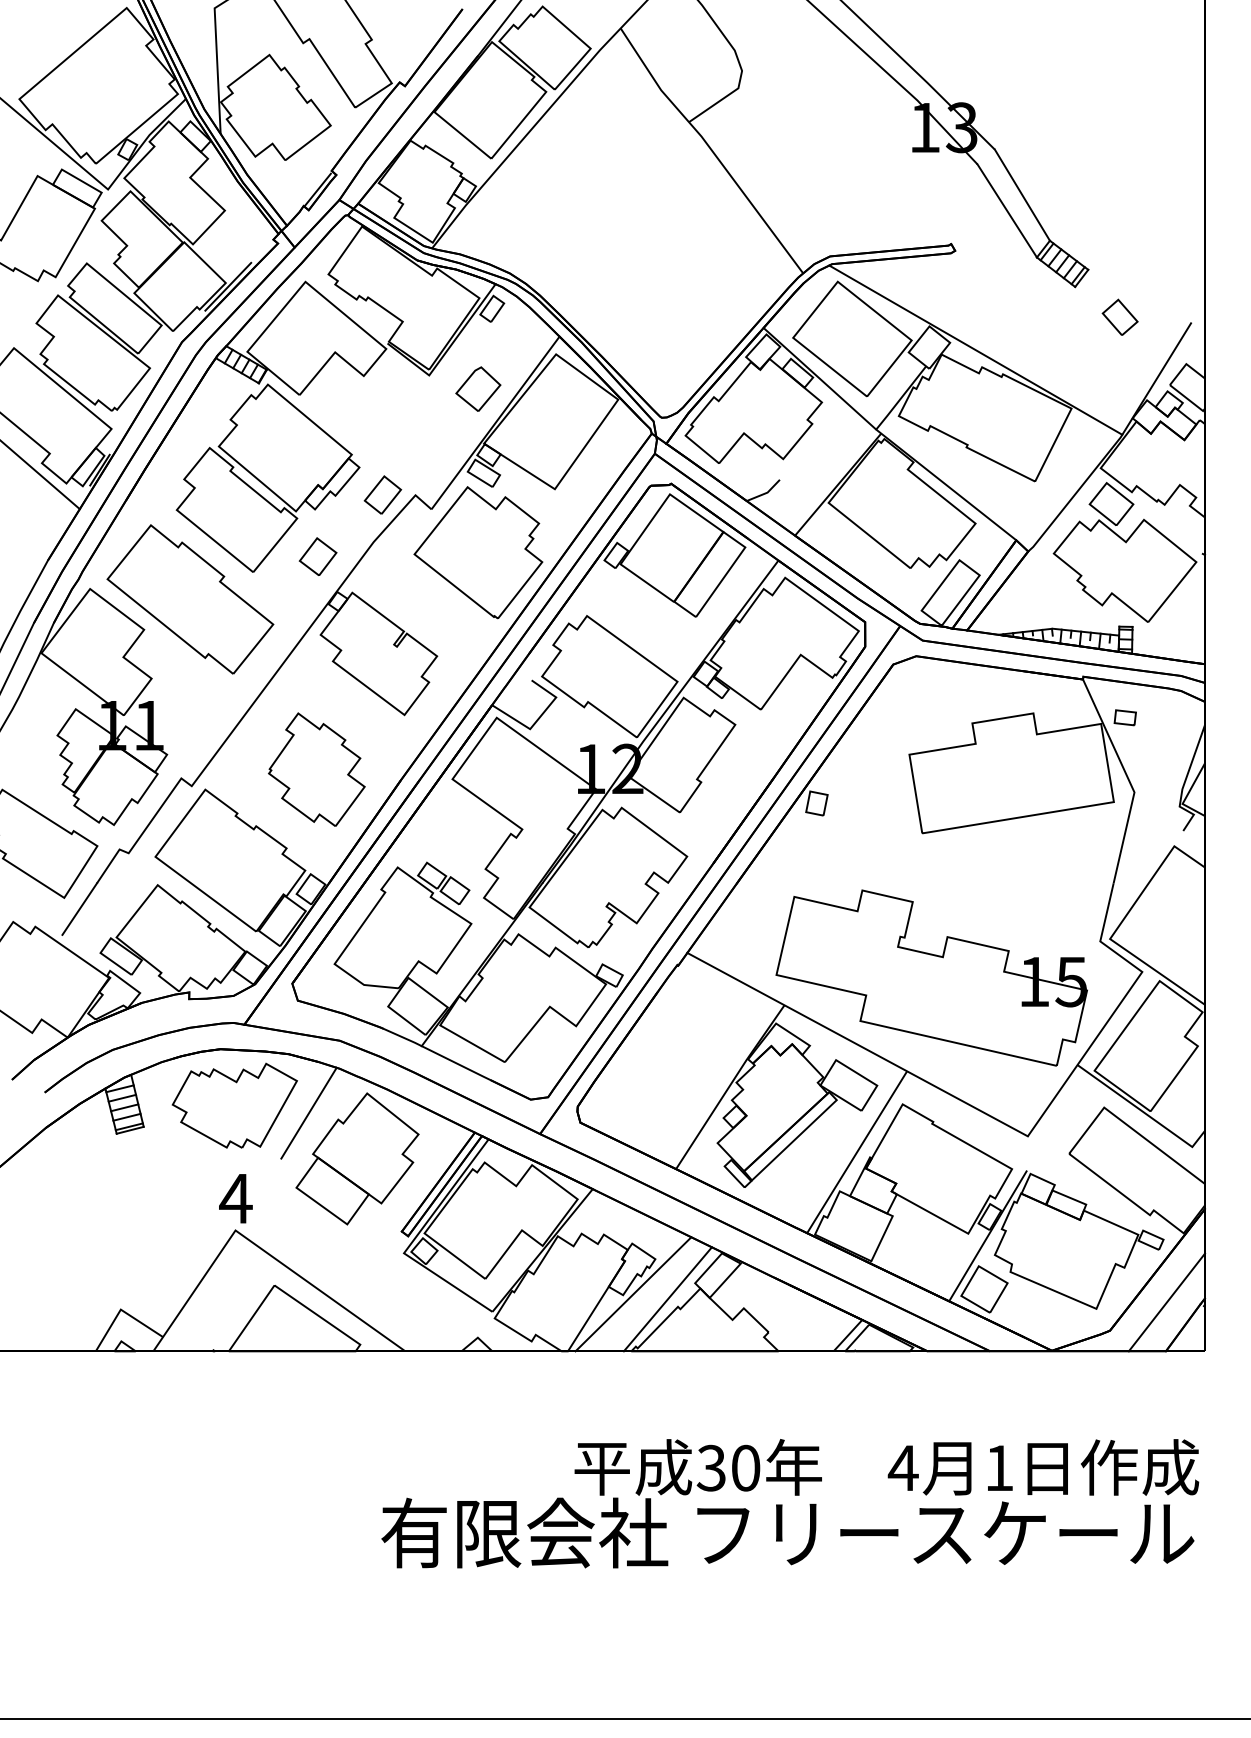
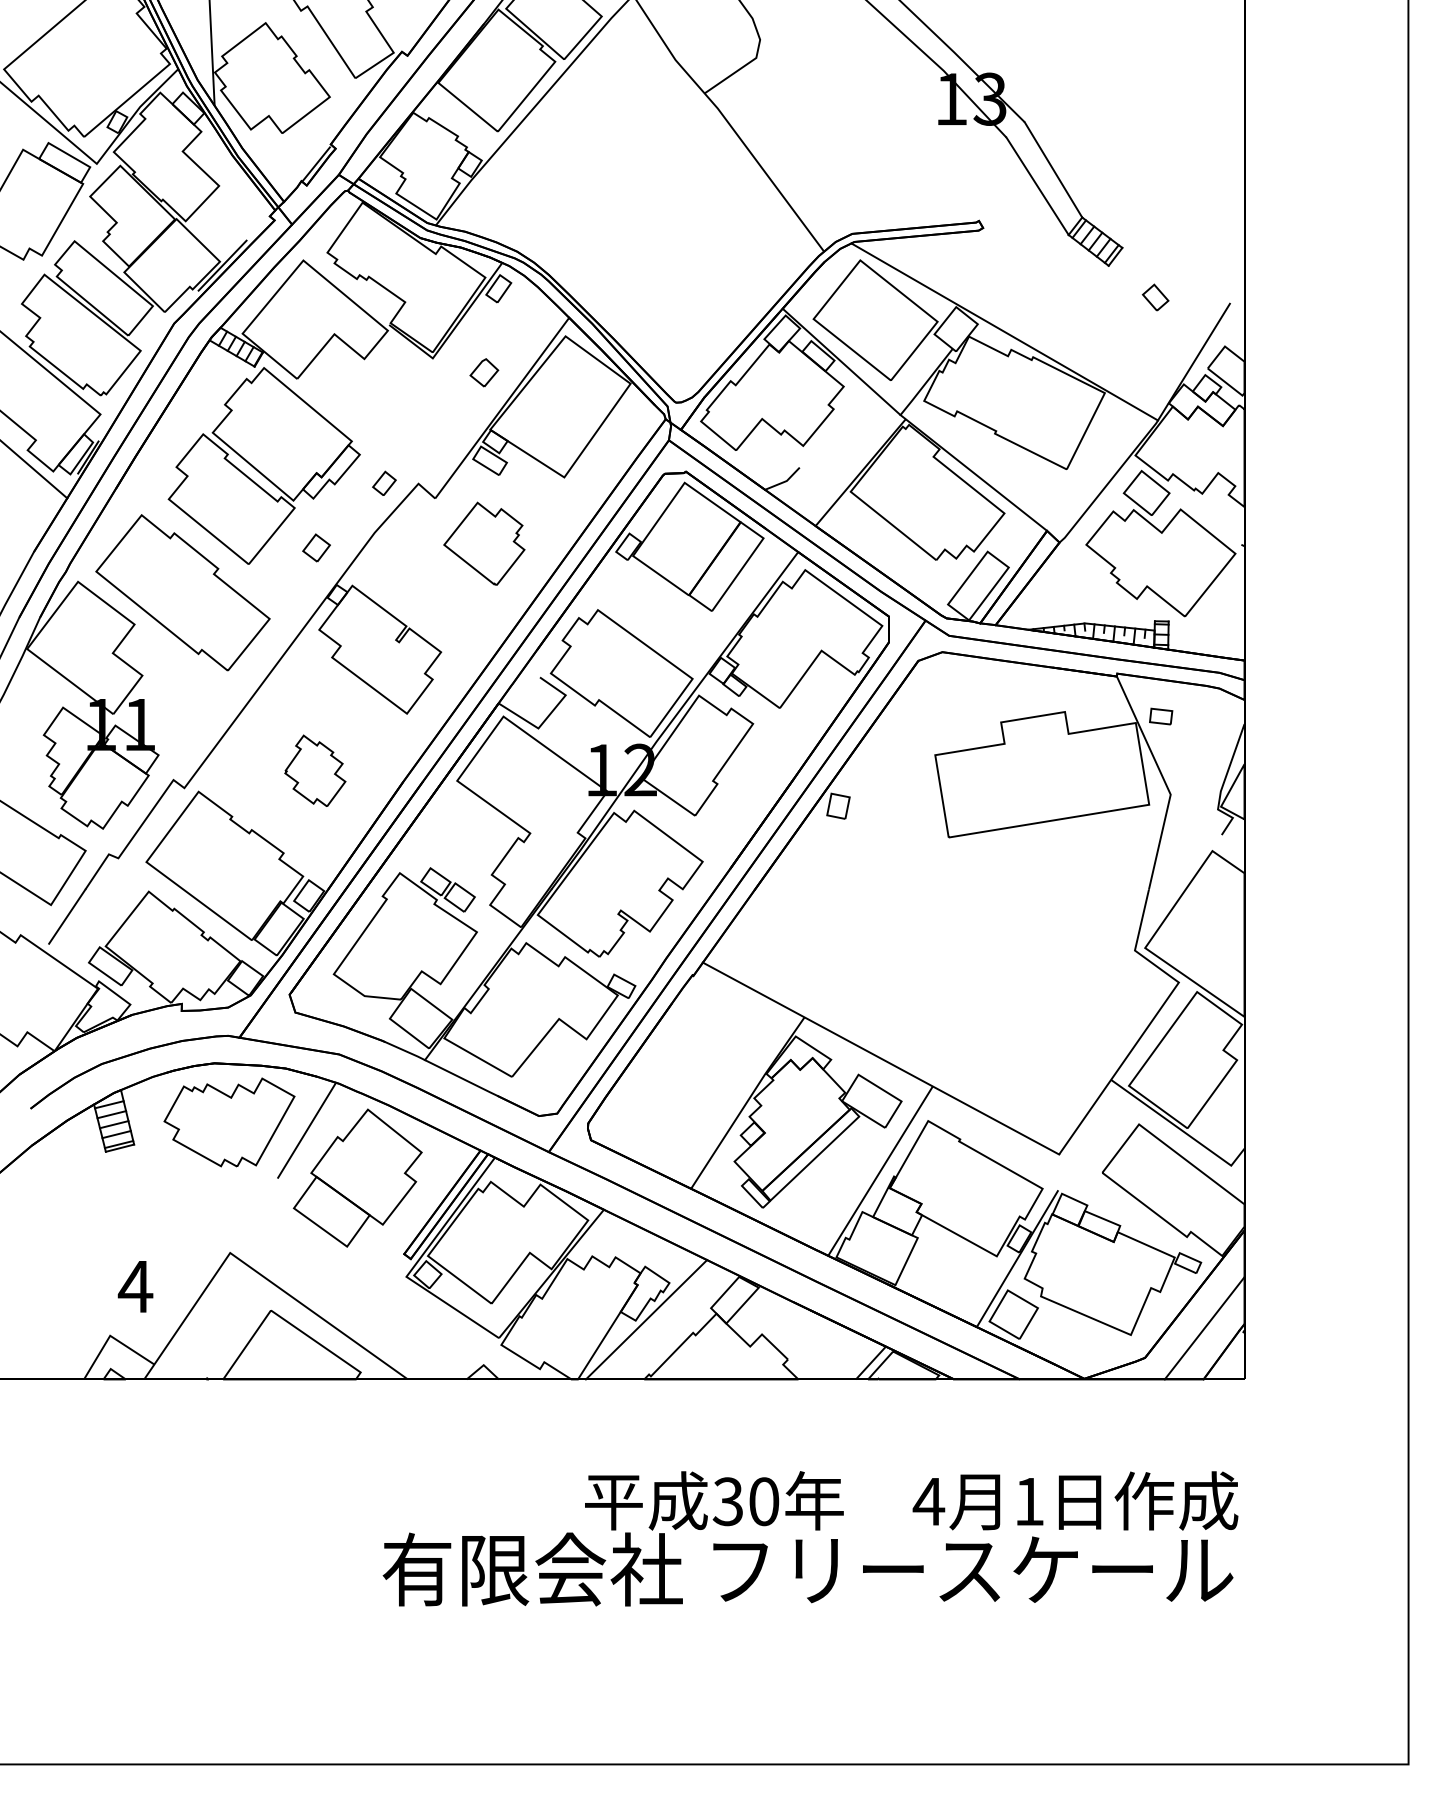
part: (1119, 317) -> (1155, 297), size x0.7
part: (478, 388) -> (484, 372), size x0.6
part: (383, 495) -> (384, 483), size x0.6
part: (478, 552) -> (484, 543), size x0.6
part: (318, 556) -> (316, 547), size x0.7
part: (317, 769) -> (315, 770), size x0.6
part: (931, 977) -> (958, 988), removed
text: (235, 1198) -> (135, 1286), moved
line: (667, 1298) -> (682, 1324), removed

